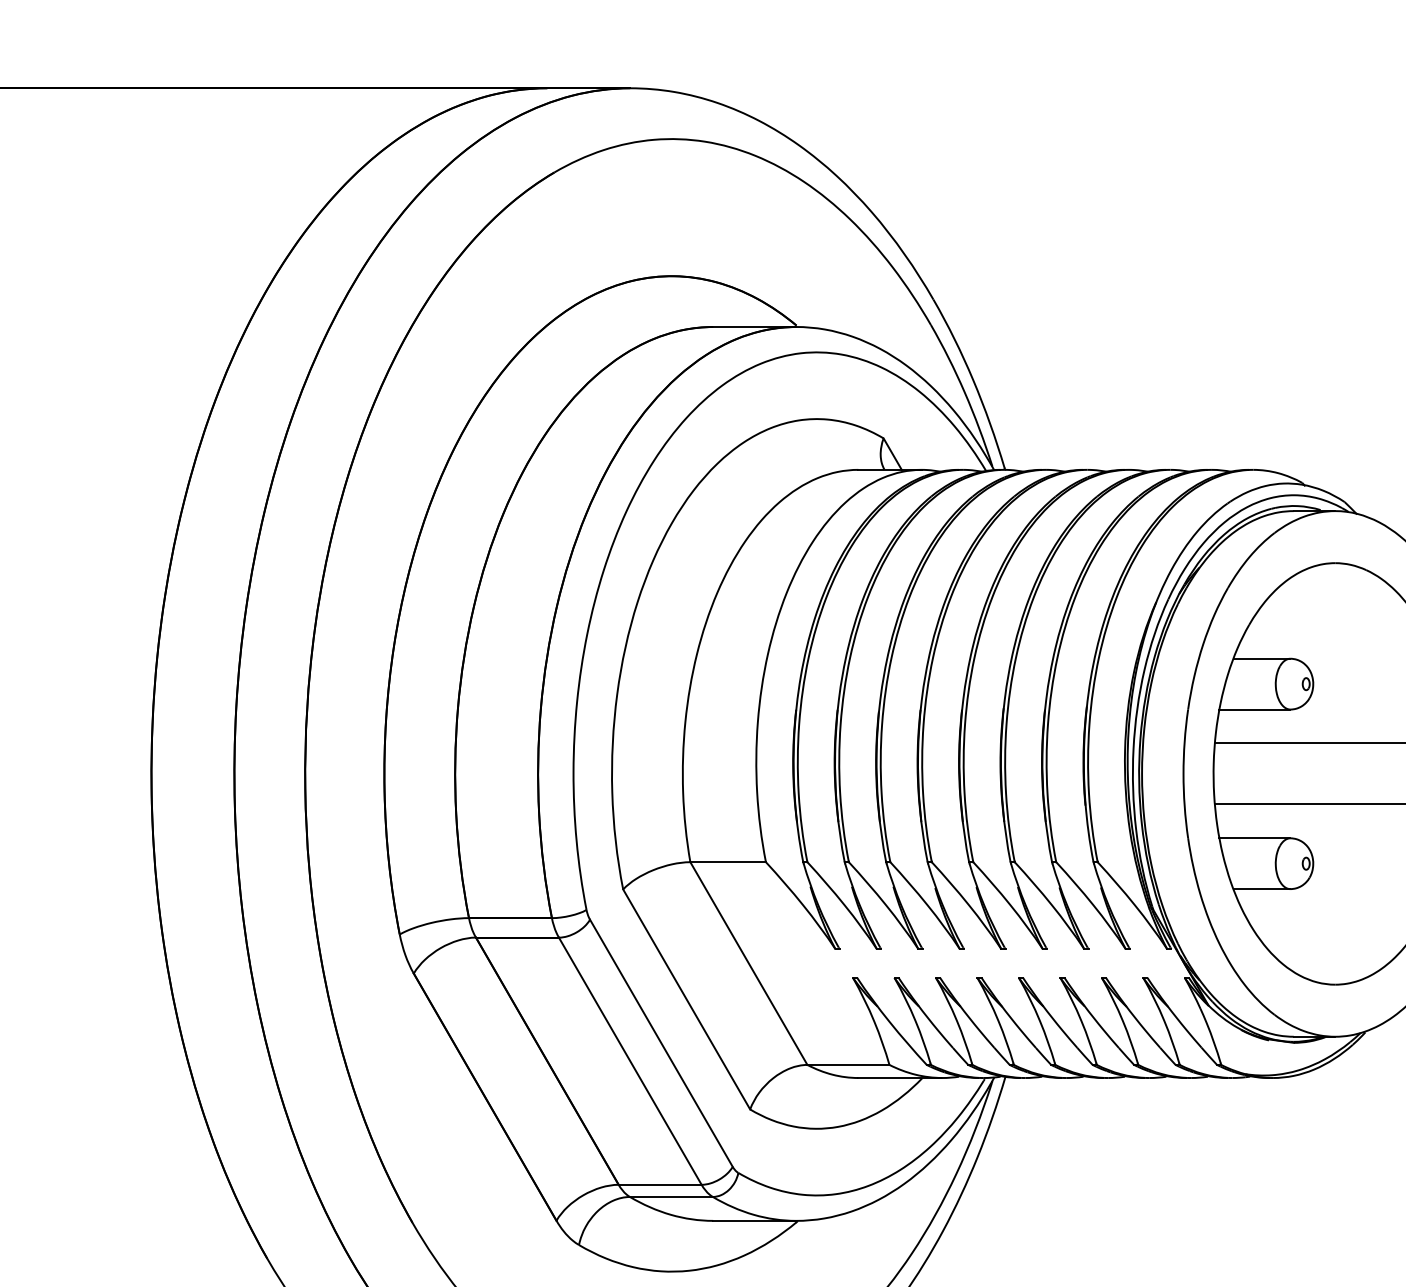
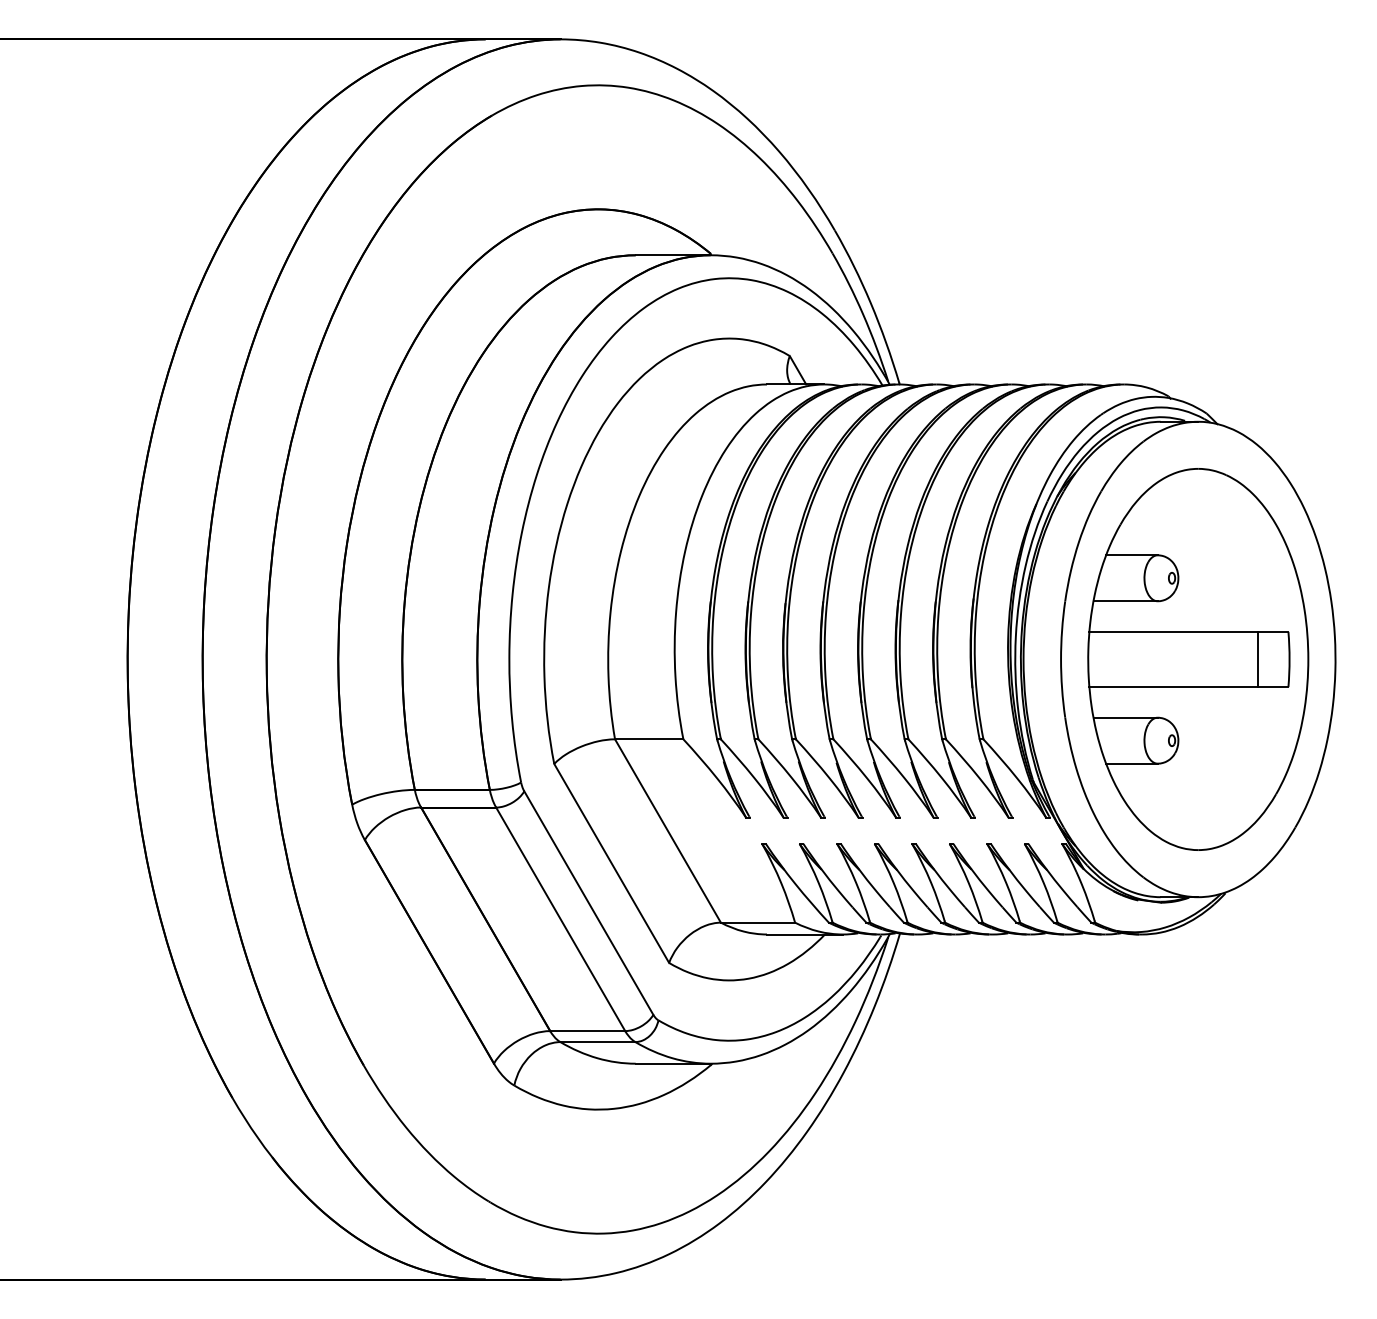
line: (1400, 773) -> (1257, 659), added

